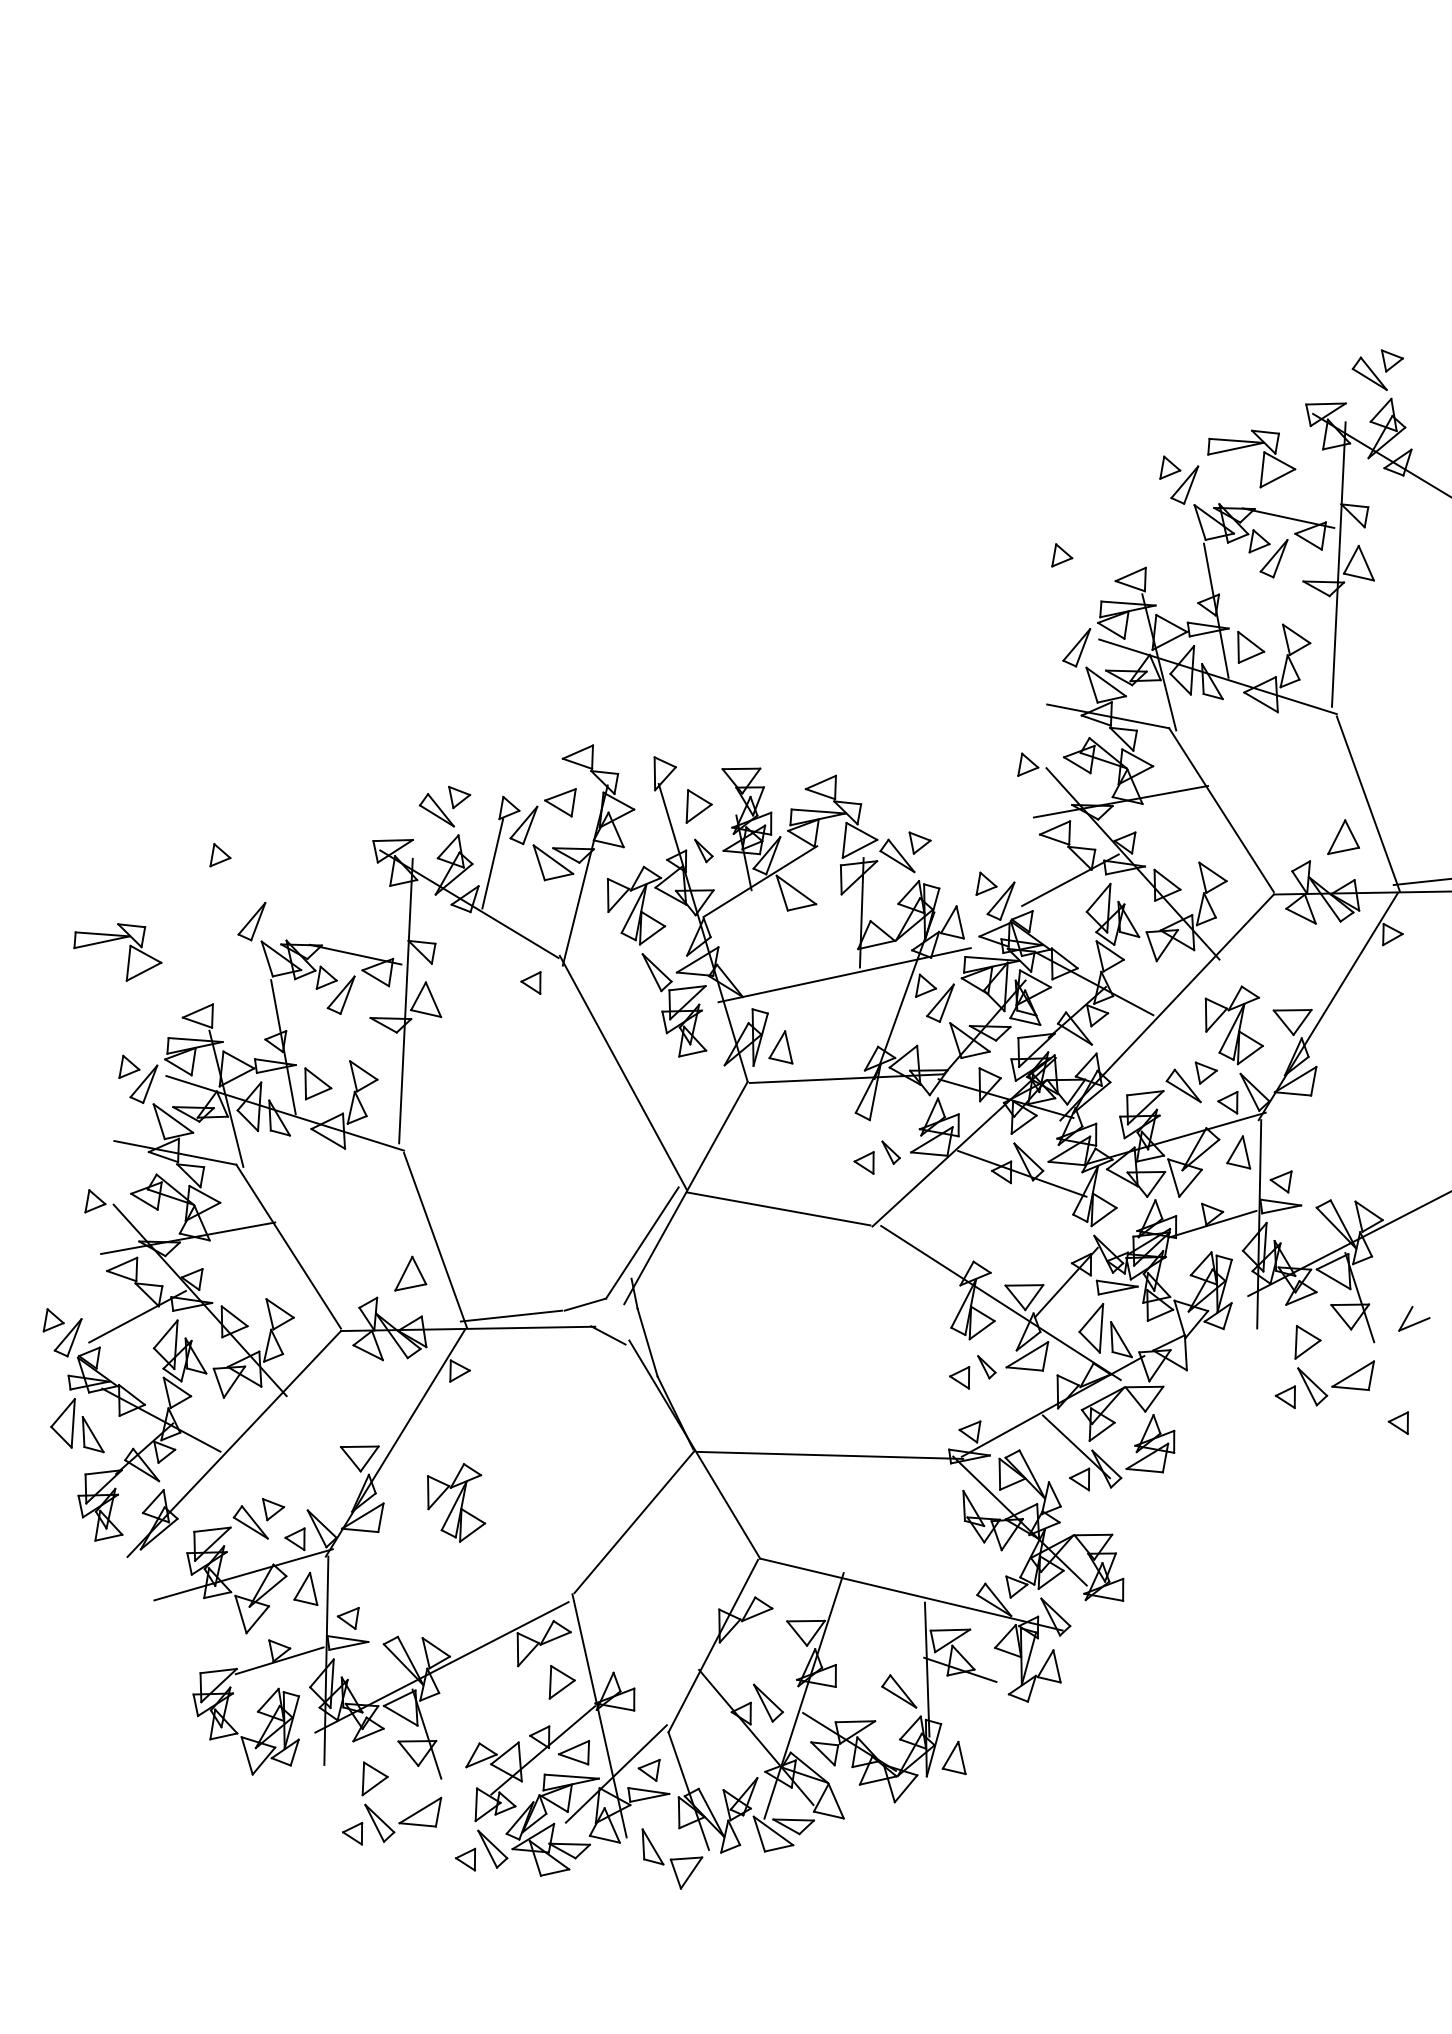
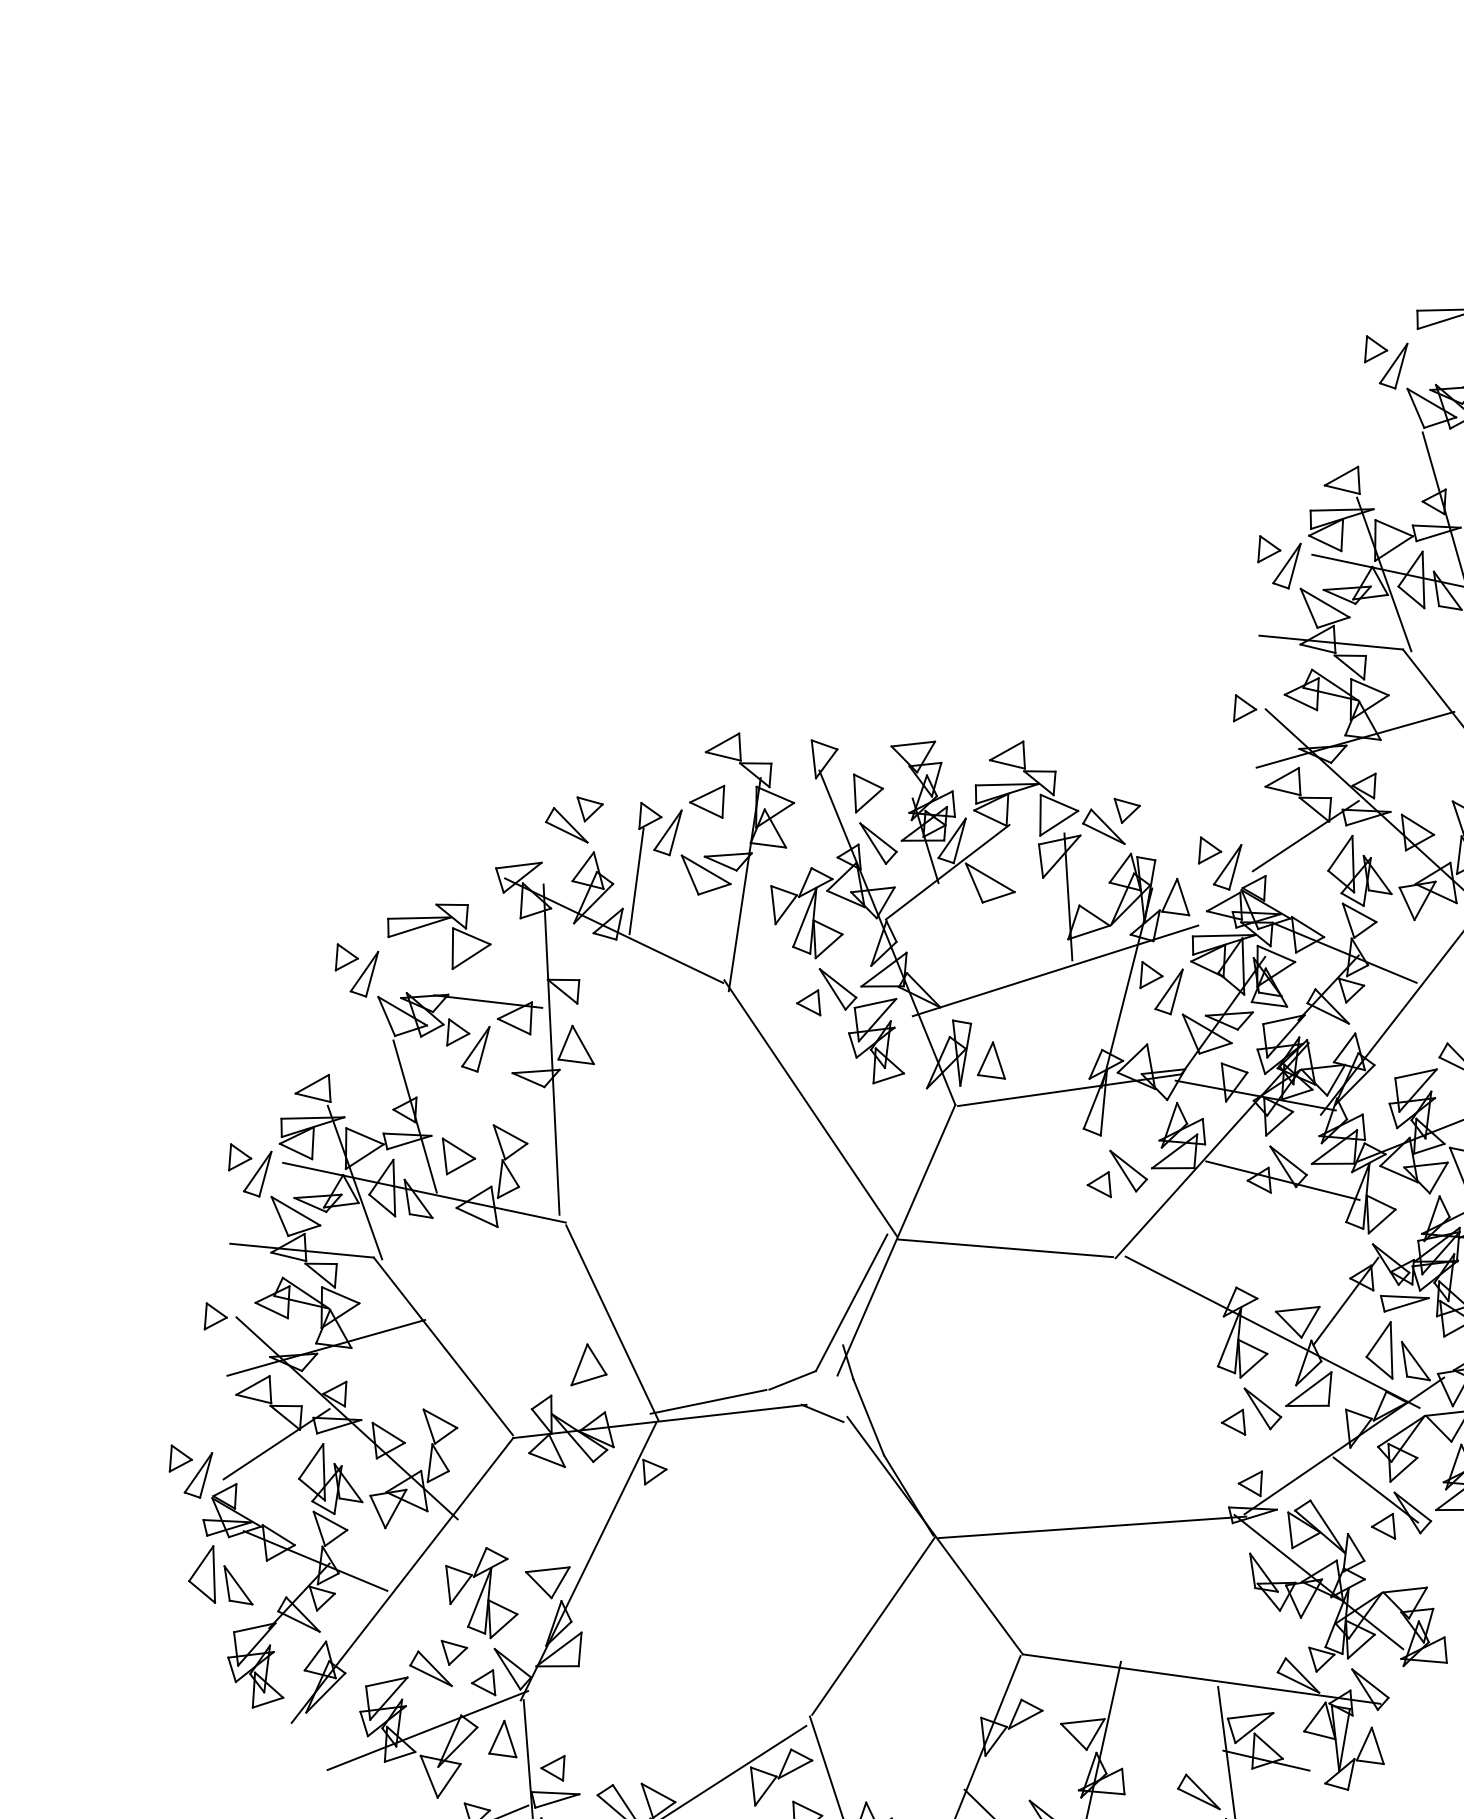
part: (1062, 555) -> (1268, 548), moved
part: (703, 850) -> (878, 842), size x1.67
part: (220, 855) -> (346, 956), moved
part: (128, 952) -> (451, 936), moved
part: (530, 982) -> (807, 1003), moved
part: (890, 1152) -> (1128, 1170), size x1.67
part: (986, 1366) -> (1262, 1407), size x1.67
part: (456, 1502) -> (482, 1593), moved

